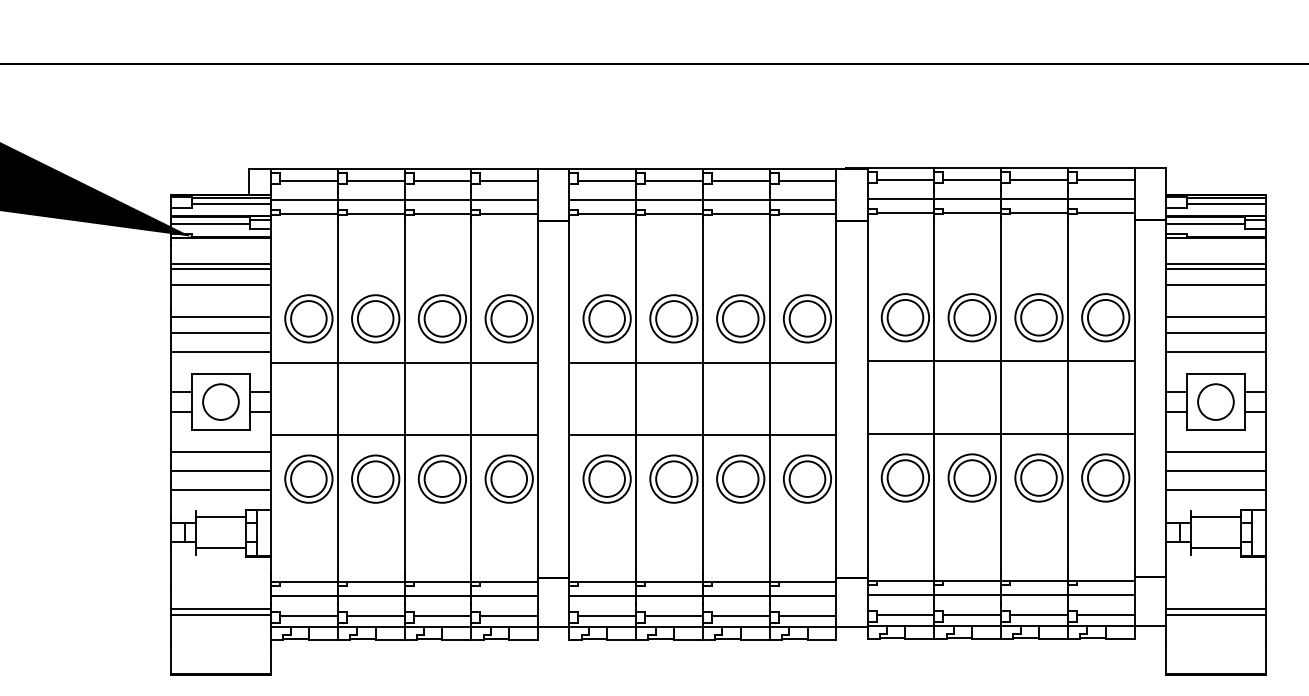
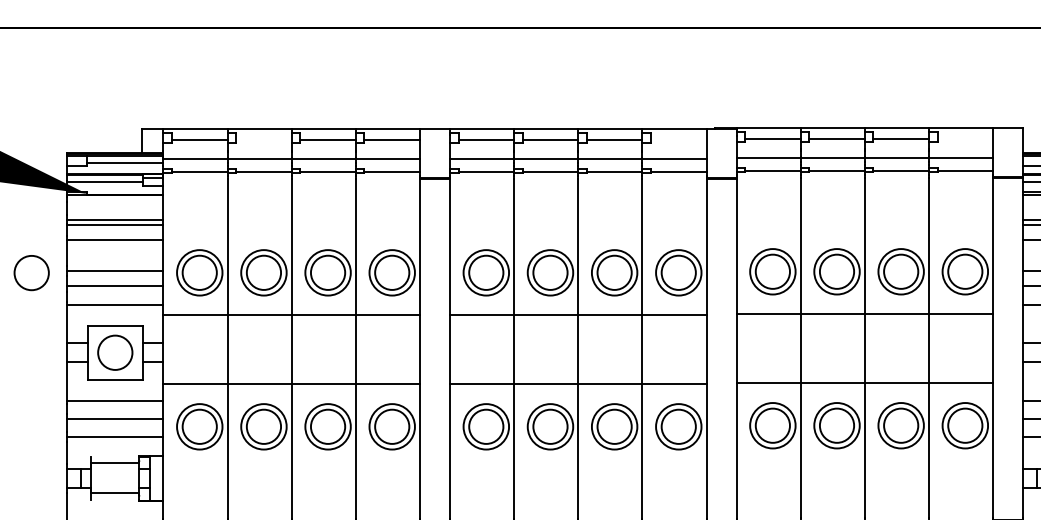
line: (1105, 179) -> (965, 138), removed
line: (375, 180) -> (263, 139), removed
line: (807, 180) -> (678, 139), removed
circle: (133, 318) -> (31, 272), added

